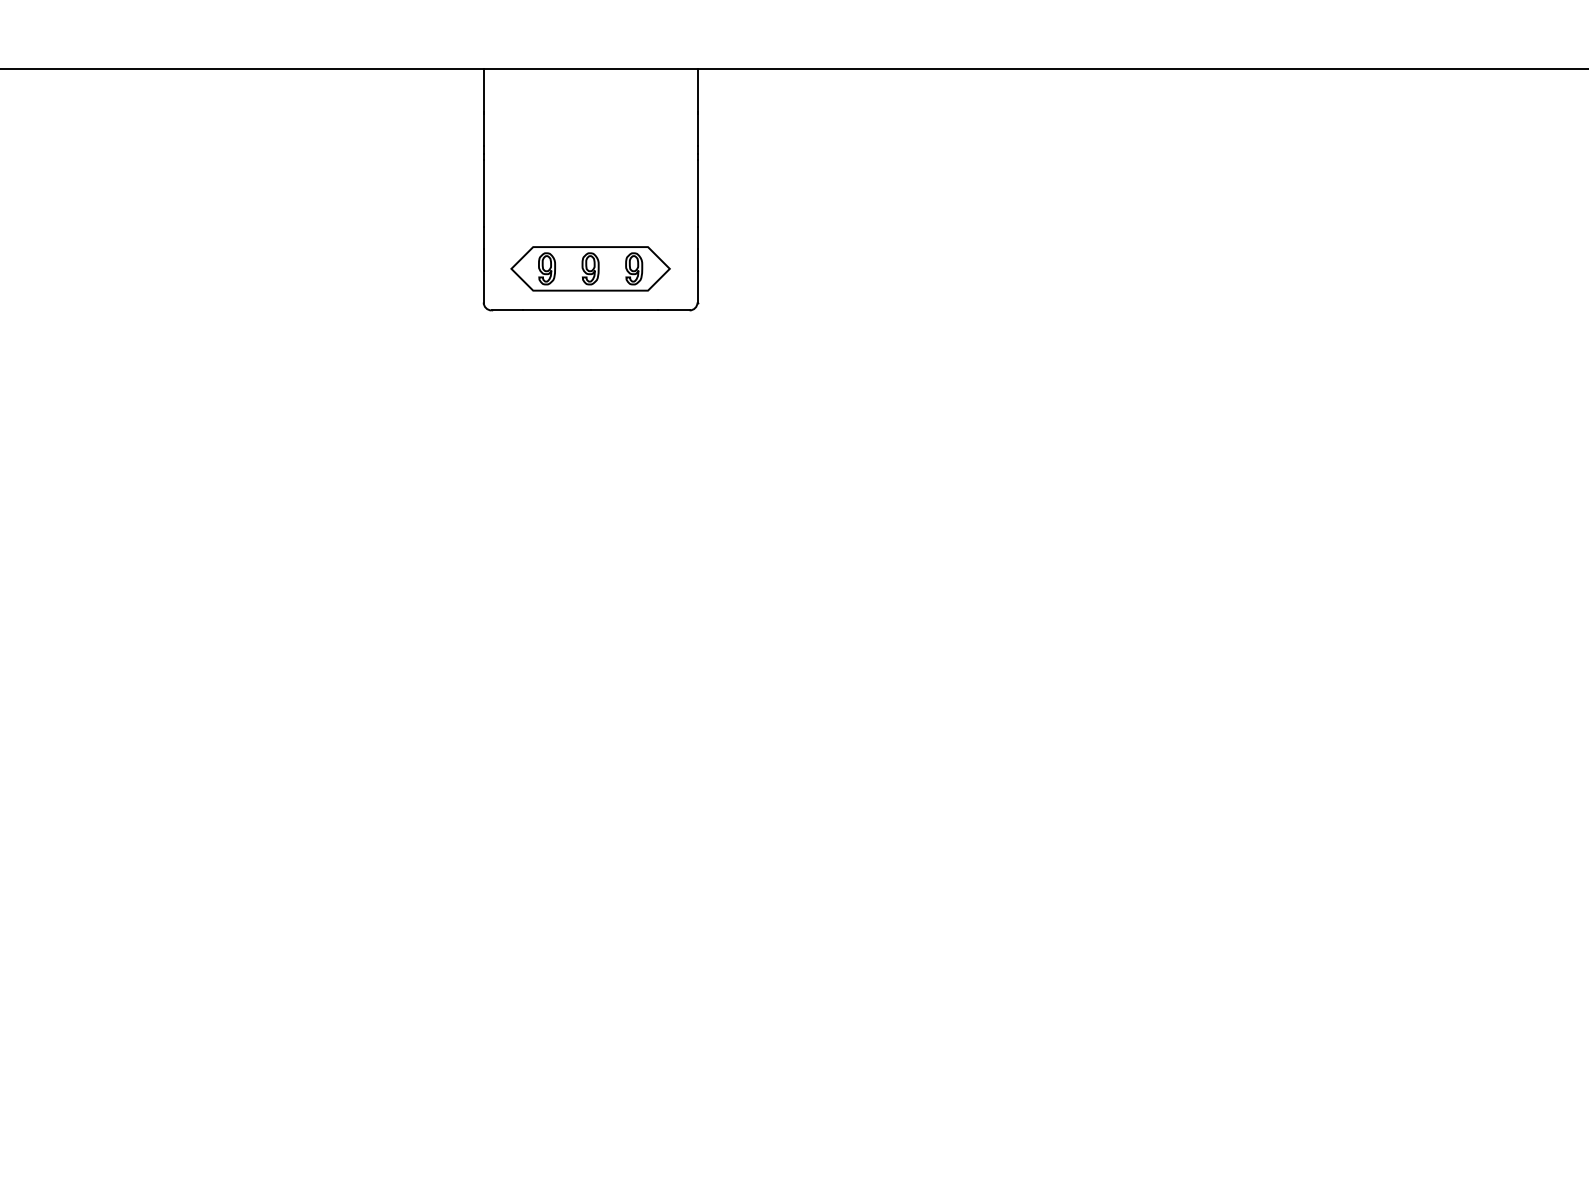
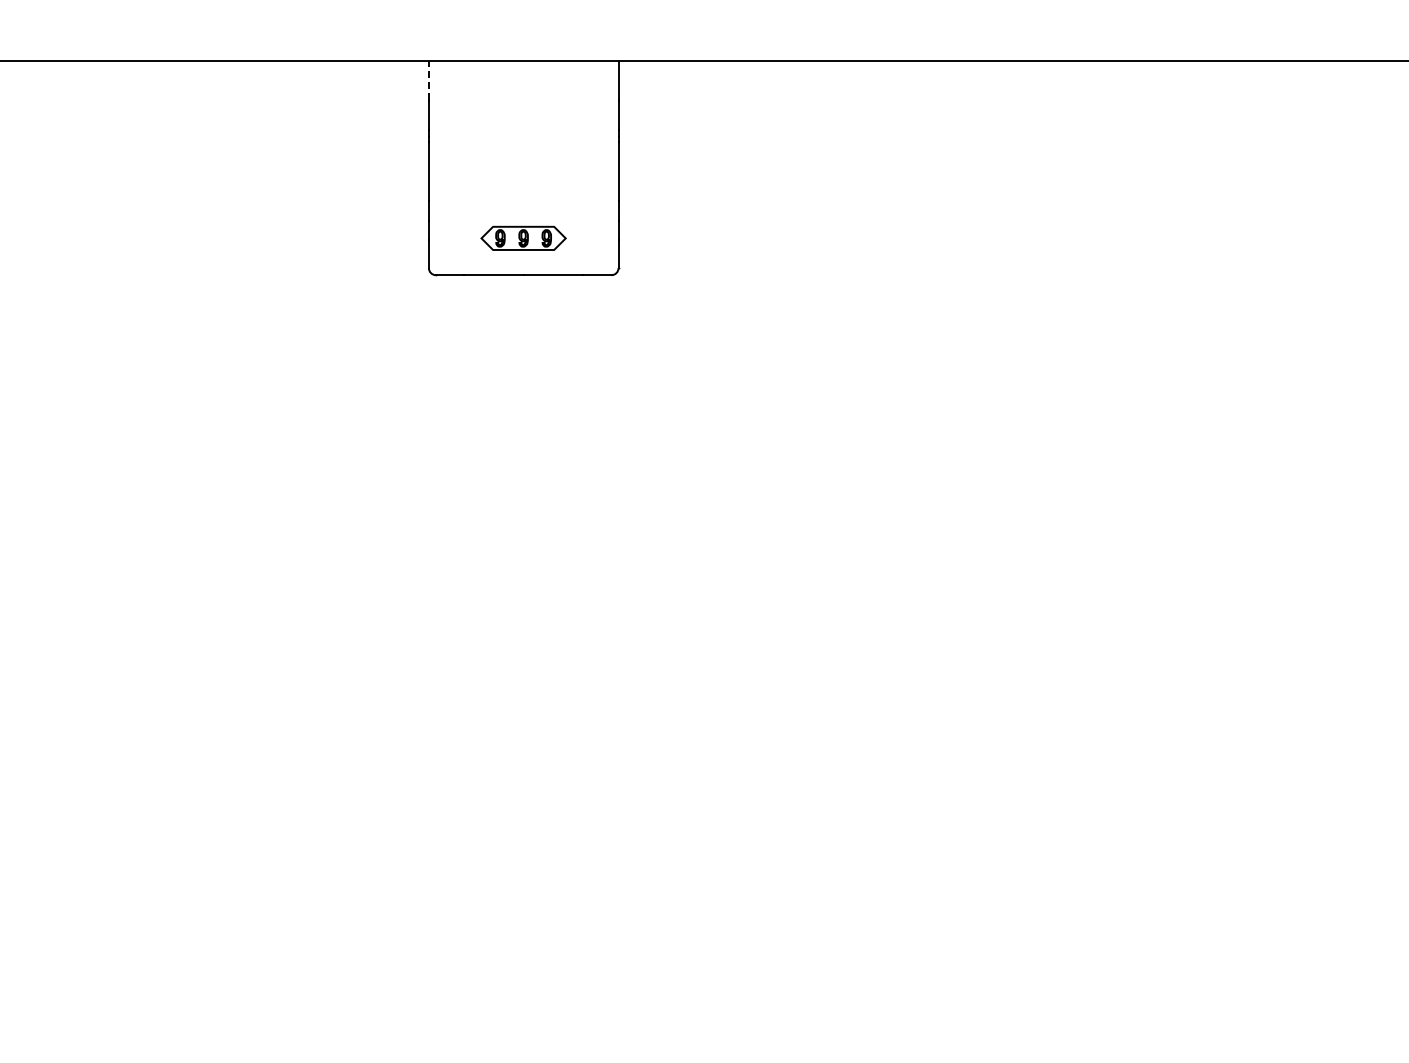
line: (483, 89) -> (428, 79), solid -> dashed
part: (590, 269) -> (523, 238), size x0.6

